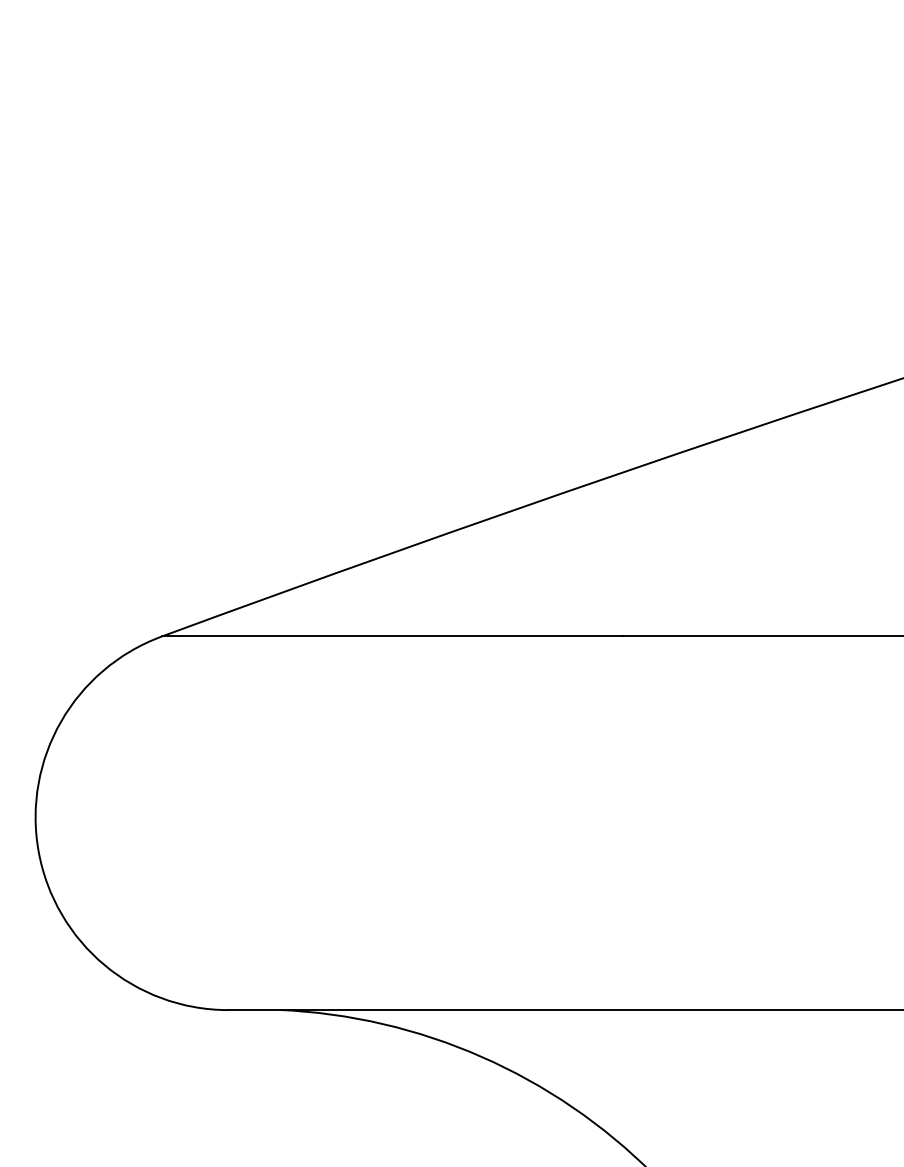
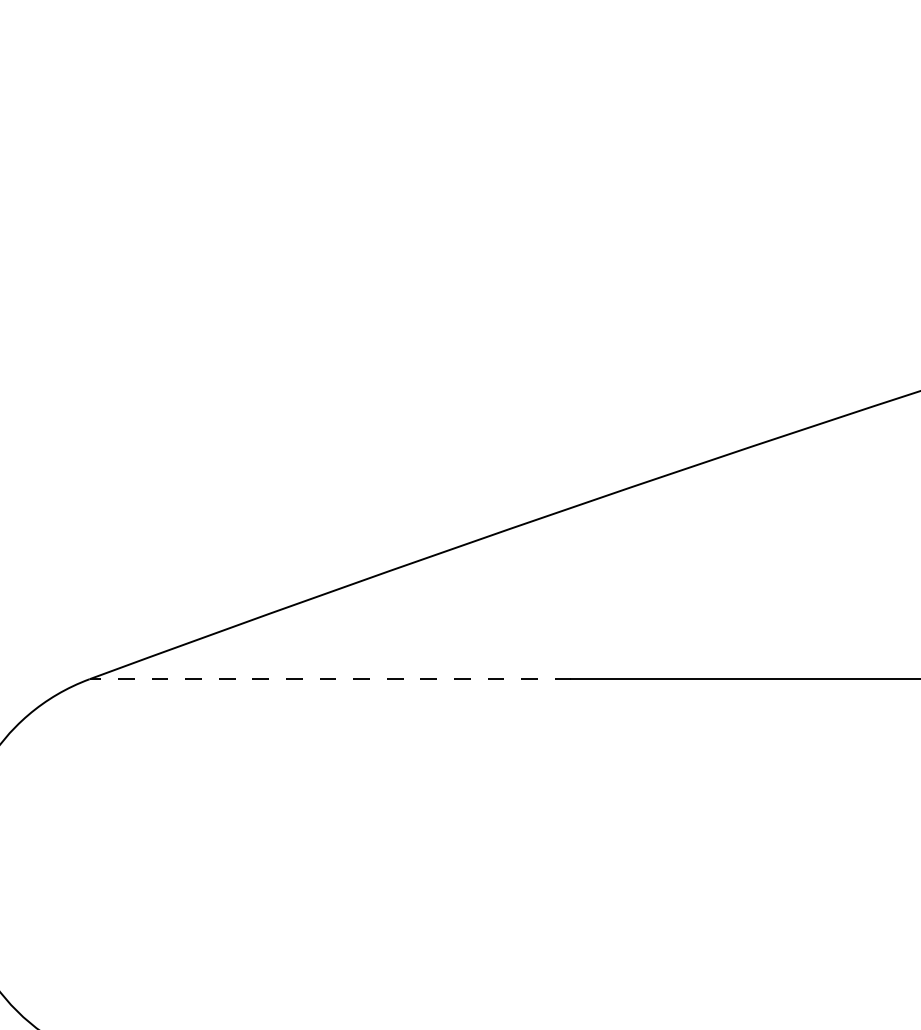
line: (391, 636) -> (329, 679), solid -> dashed

